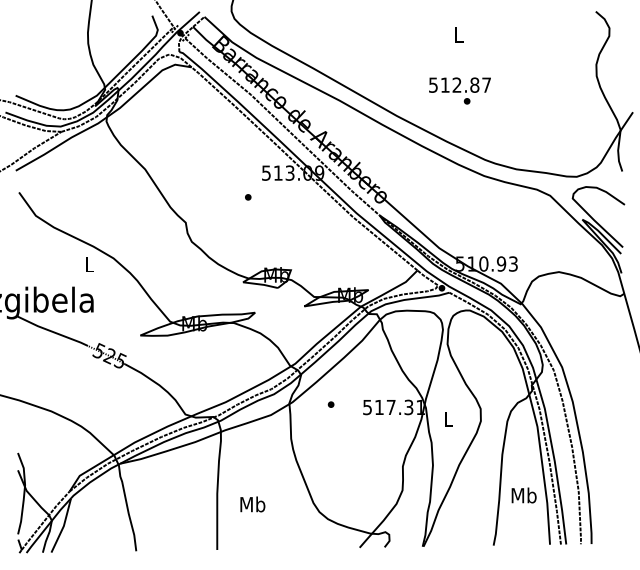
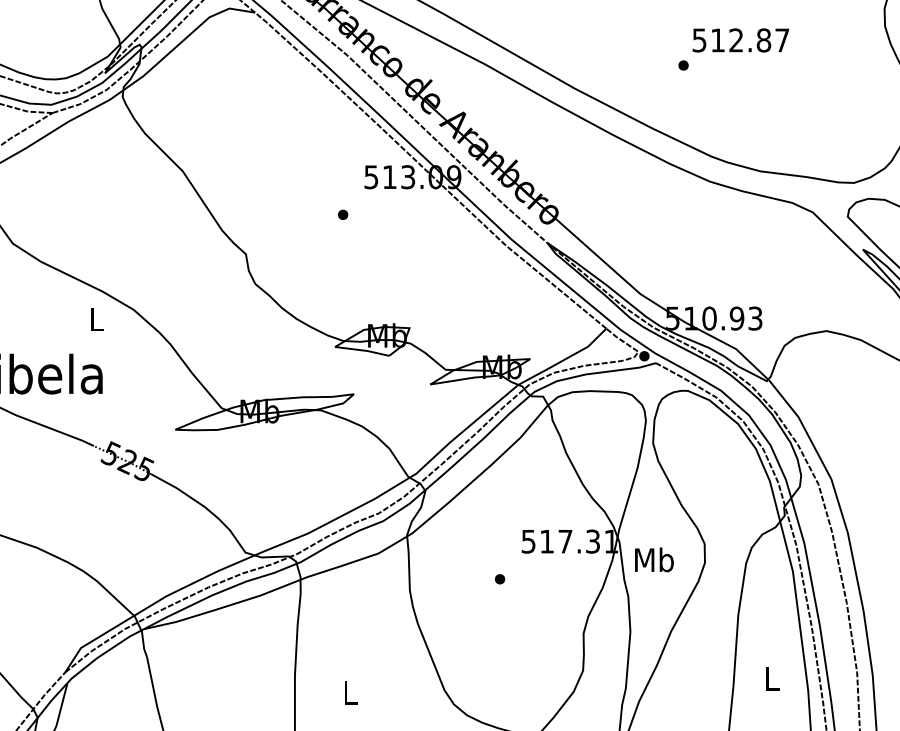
text: (459, 84) -> (740, 39), moved
part: (330, 404) -> (499, 579), moved
text: (448, 419) -> (654, 560), L -> Mb
text: (523, 495) -> (771, 678), Mb -> L
text: (252, 504) -> (349, 692), Mb -> L

